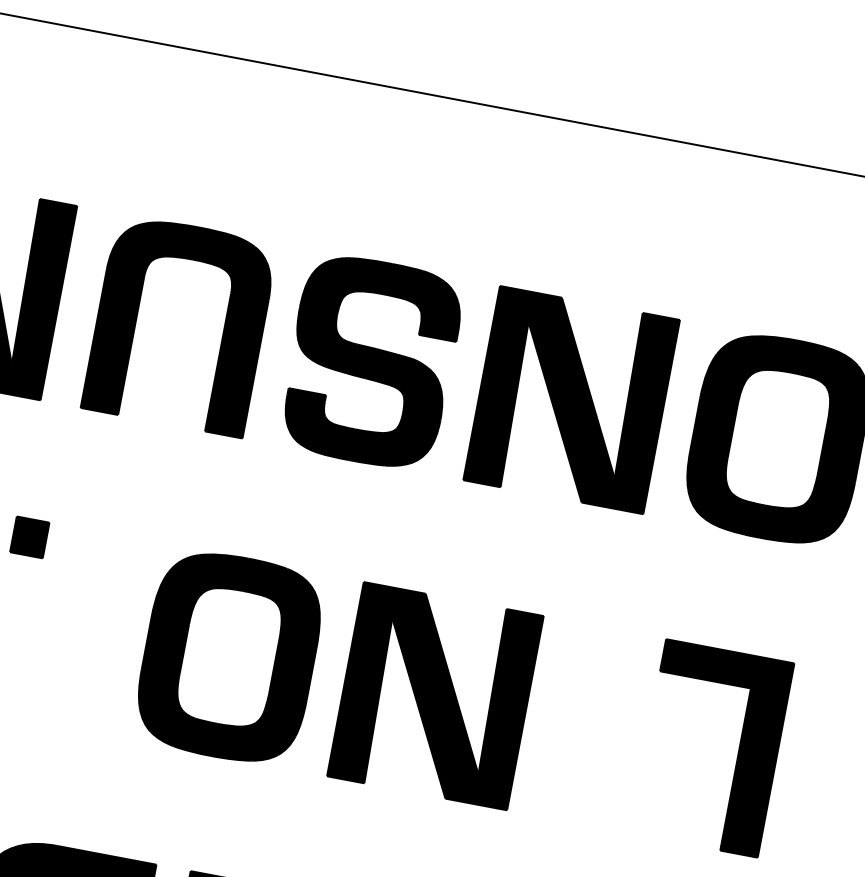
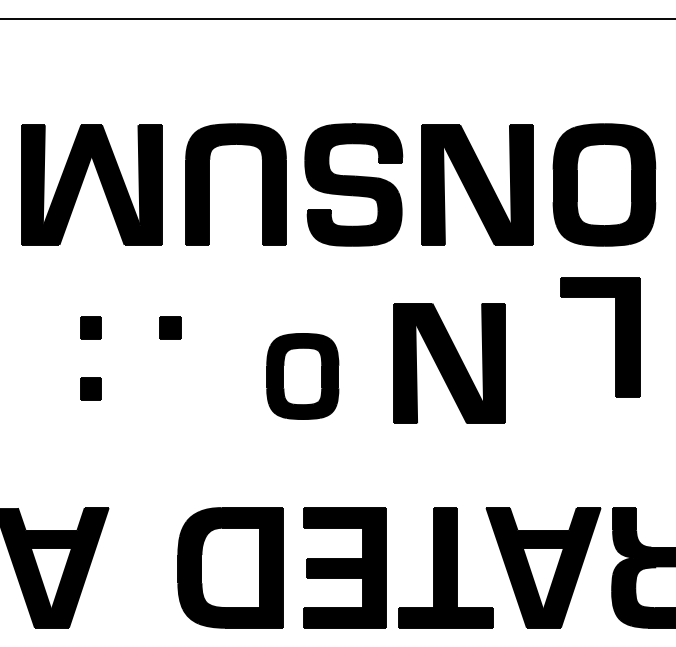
part: (229, 657) -> (302, 376), size x0.7
part: (435, 696) -> (449, 363), moved
part: (737, 753) -> (615, 337), moved

